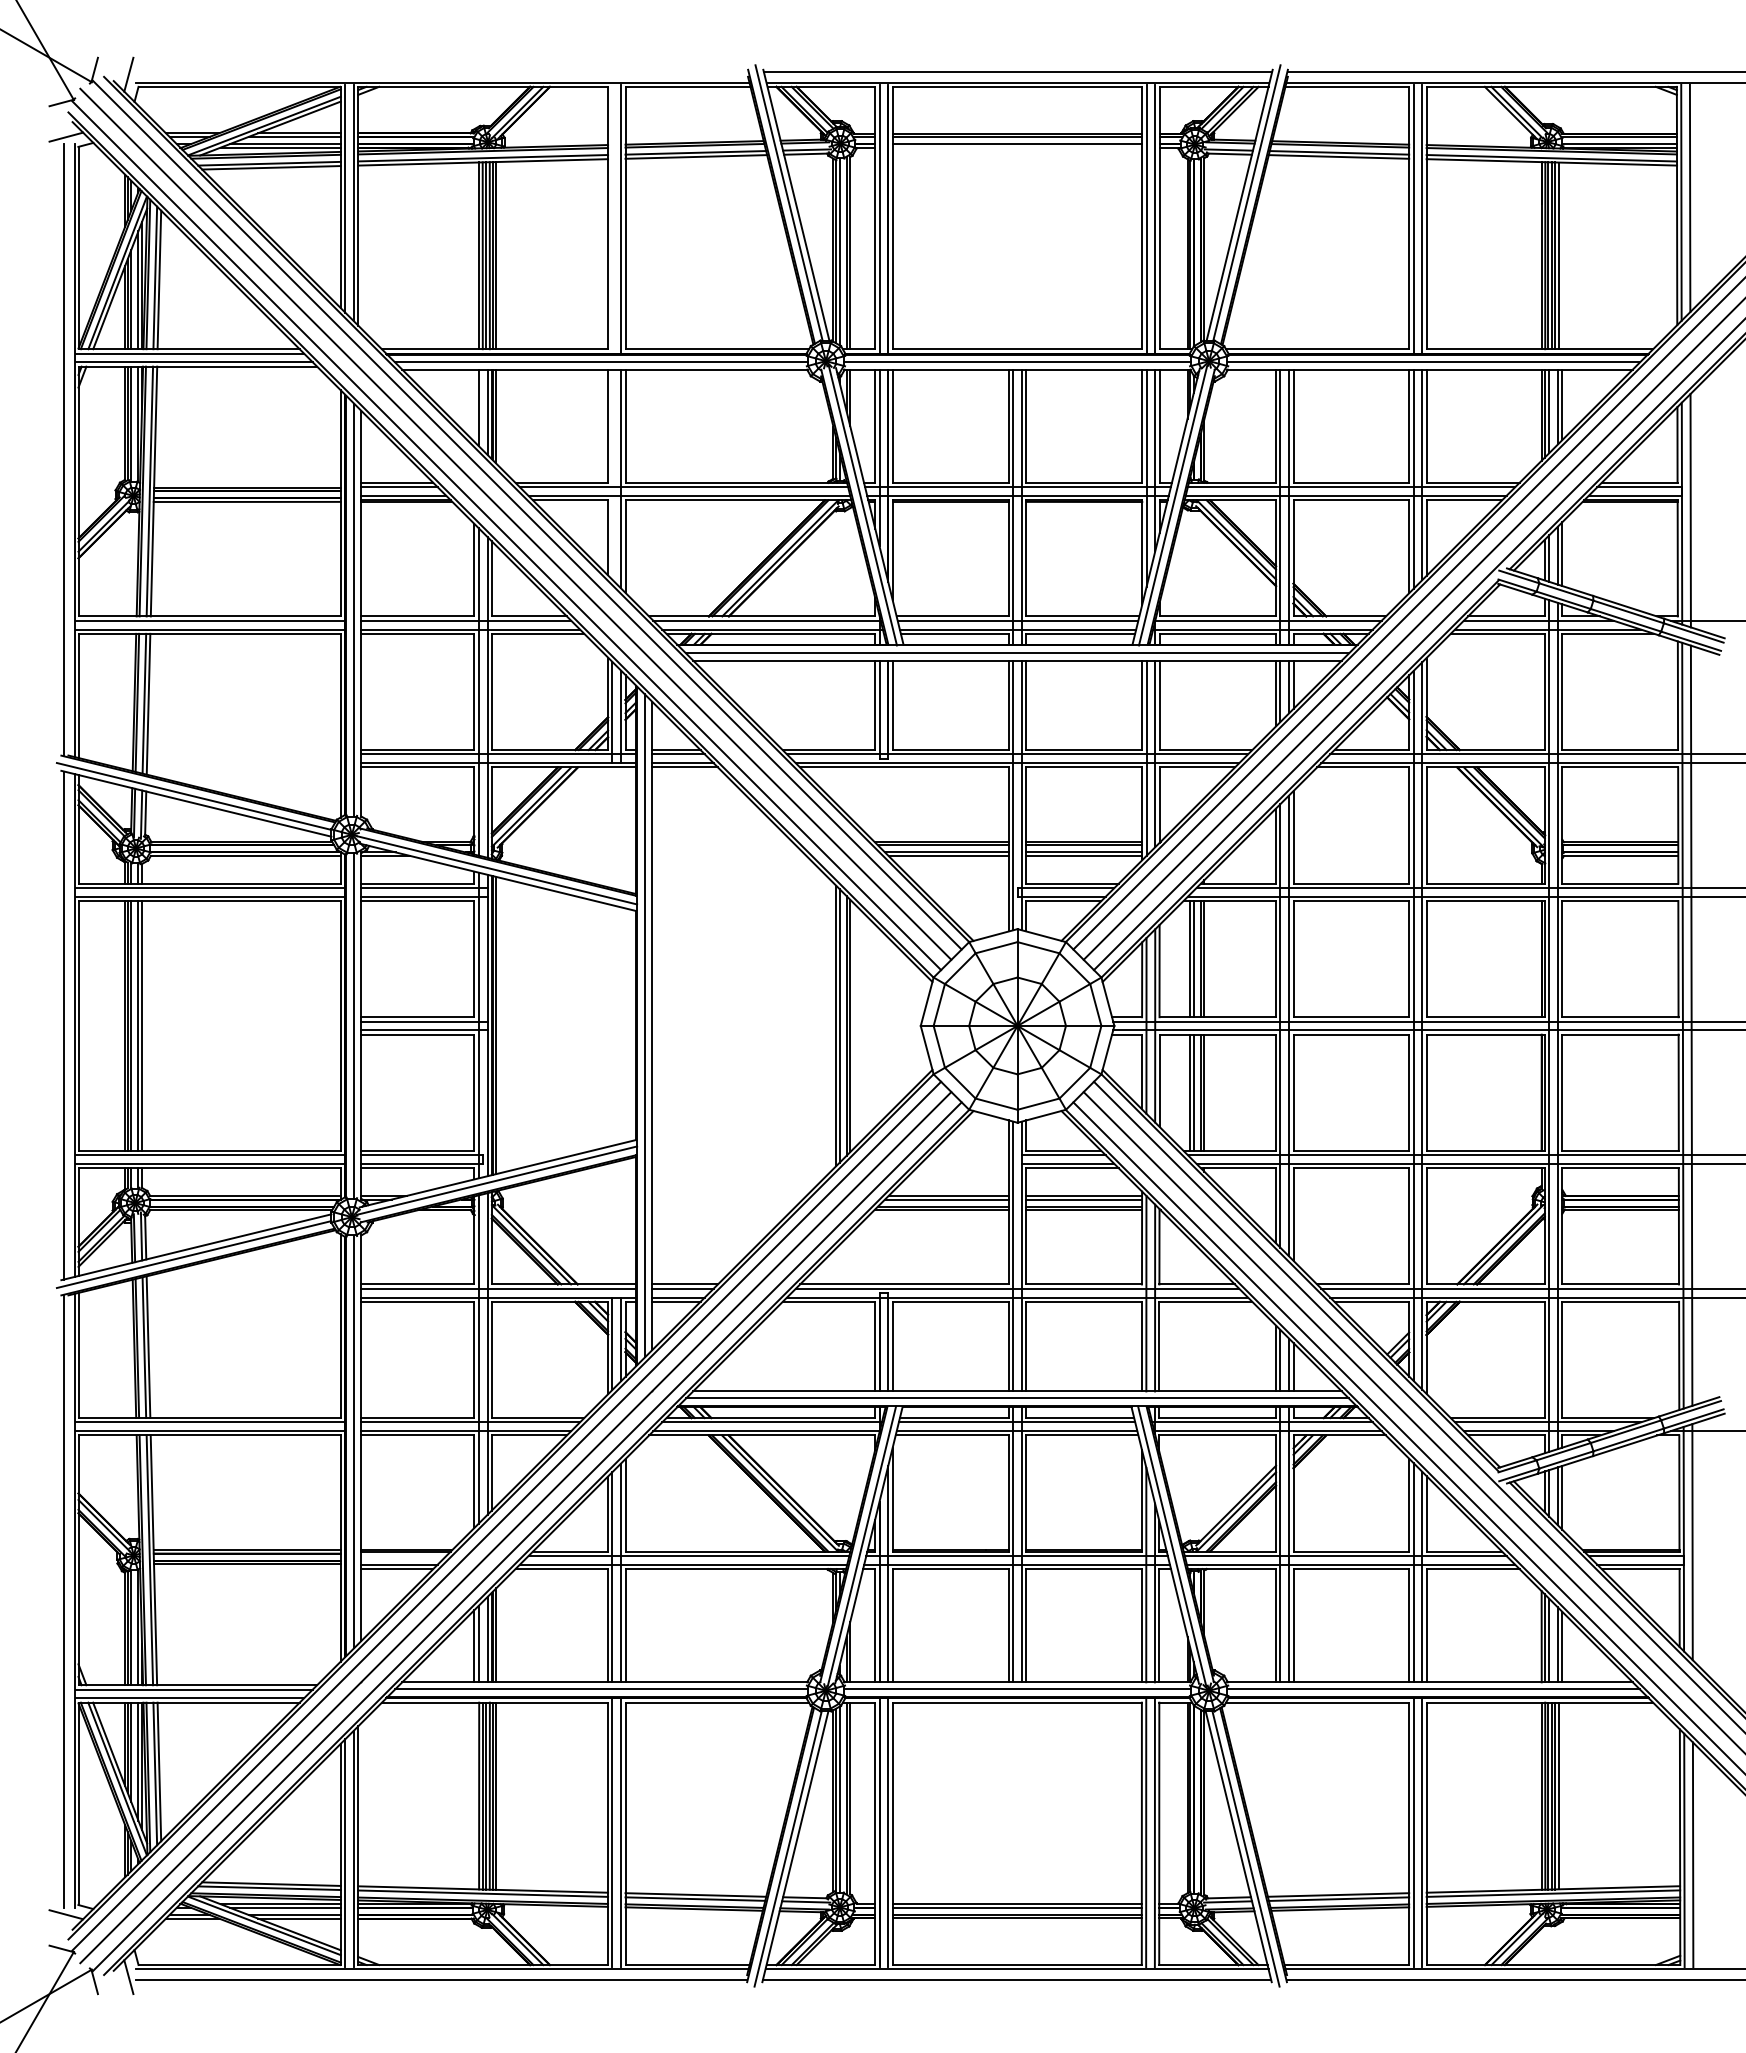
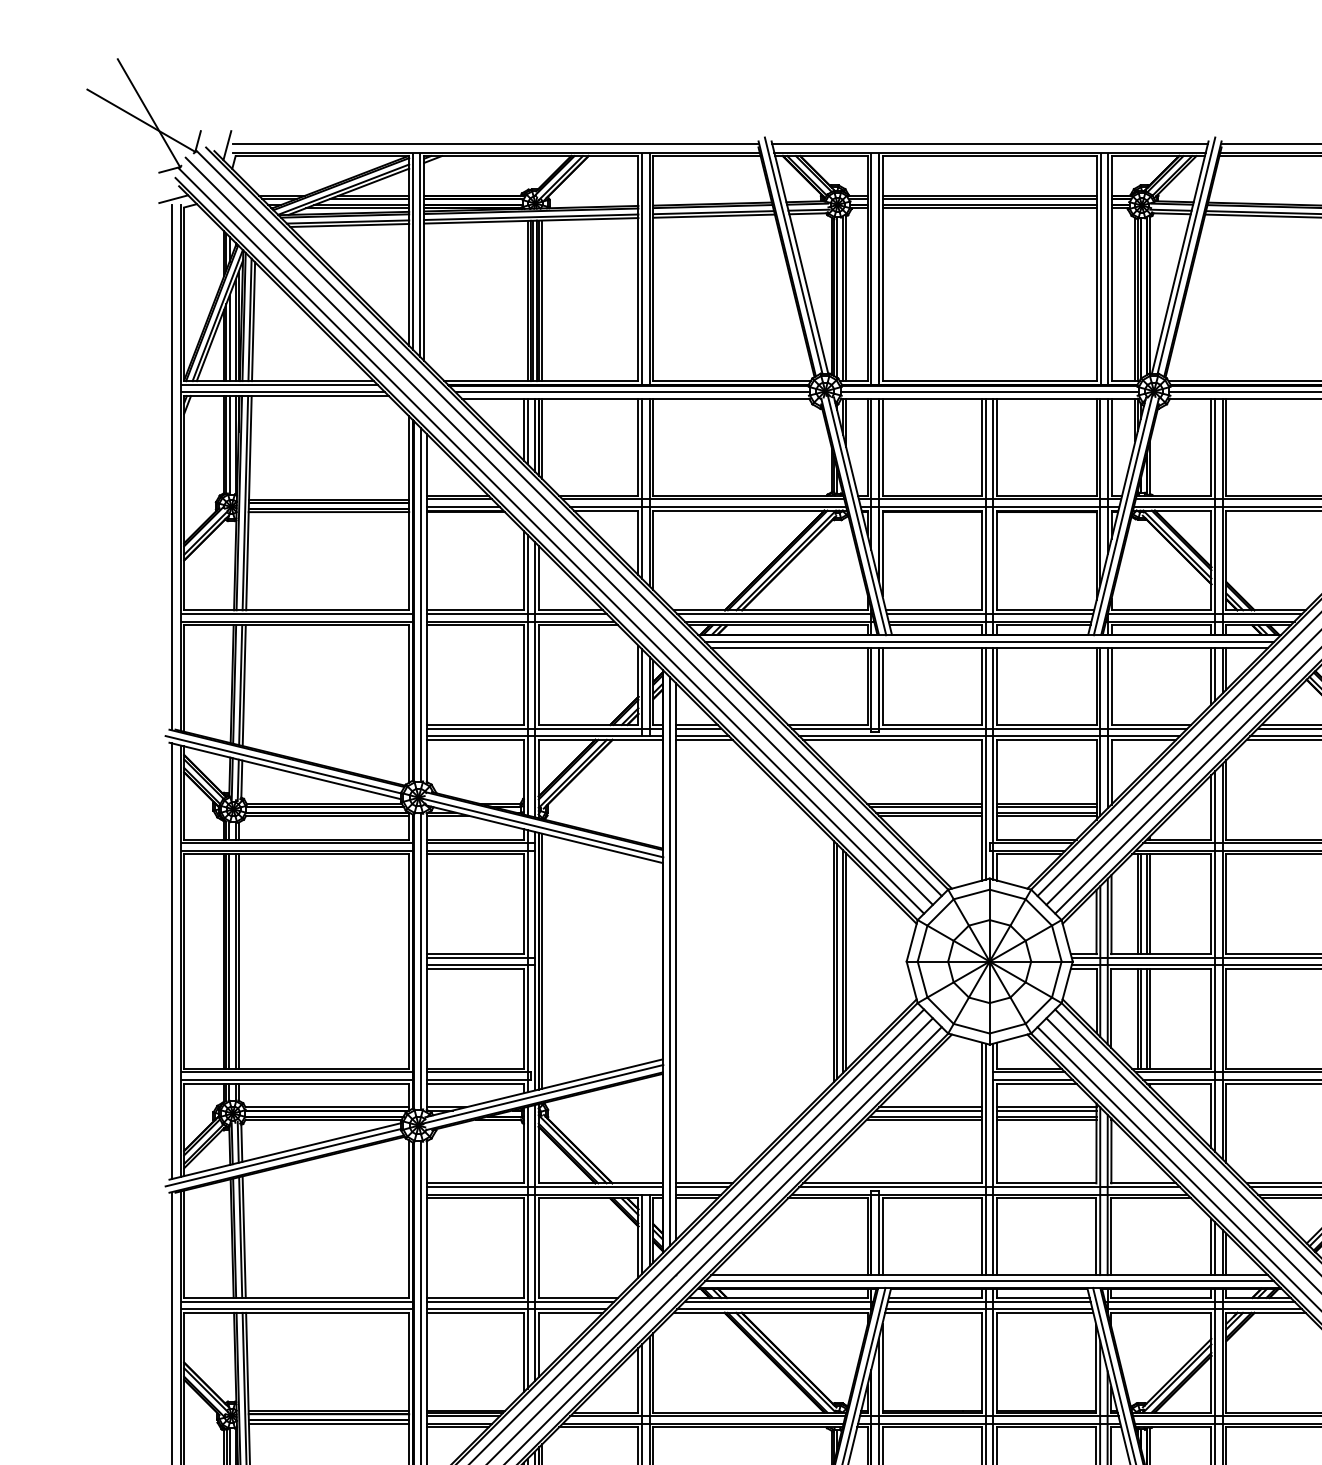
line: (441, 72) -> (495, 143), added
line: (1017, 147) -> (989, 208), added
line: (612, 218) -> (642, 268), added
line: (474, 405) -> (523, 429), added
line: (612, 474) -> (642, 488), added
line: (403, 1556) -> (462, 1416), added

